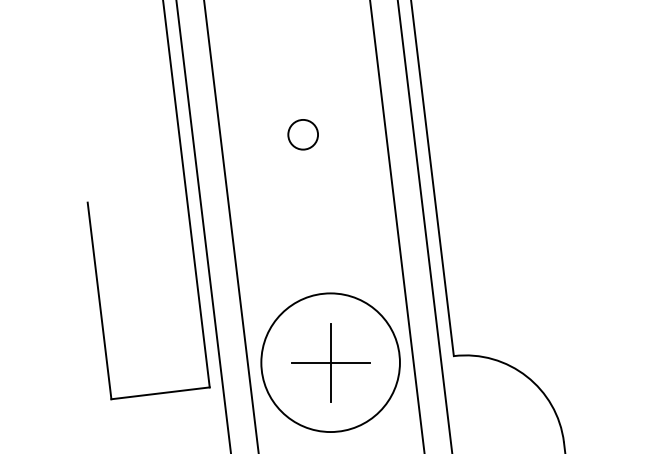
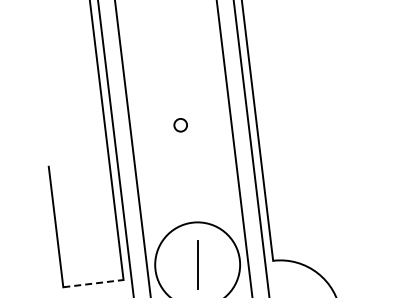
circle: (302, 135) -> (180, 125), size x0.7
line: (330, 362) -> (197, 264), removed
line: (160, 393) -> (93, 283), solid -> dashed

